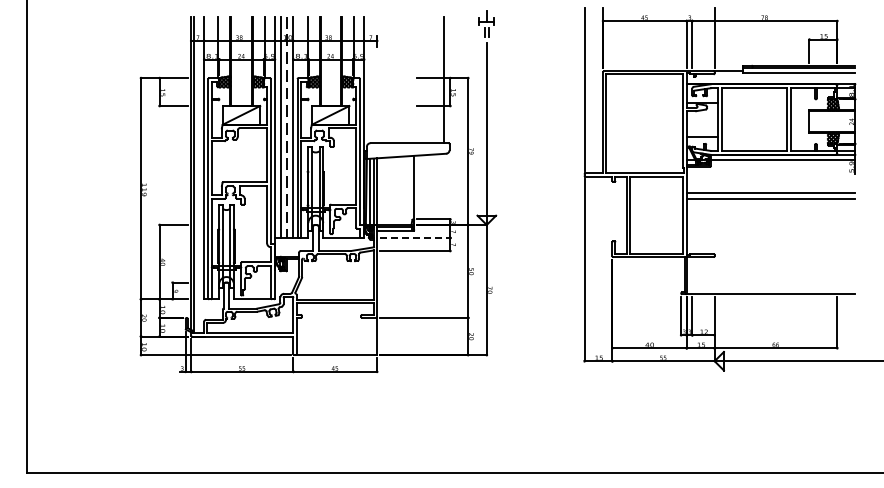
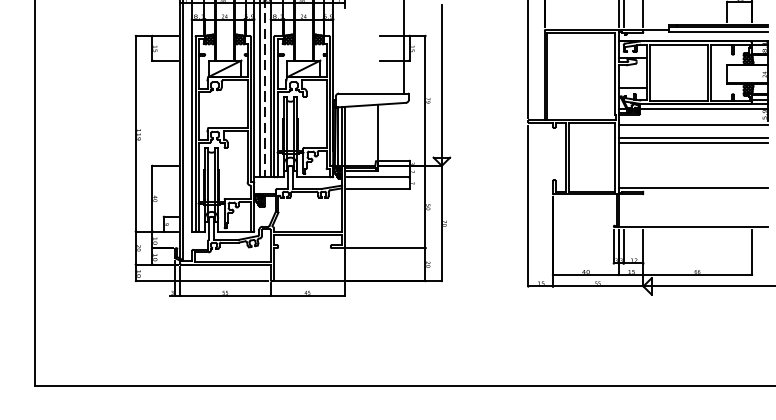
line: (770, 179) -> (692, 125), added
line: (415, 237) -> (378, 176), dashed -> solid
line: (770, 249) -> (692, 187), added

